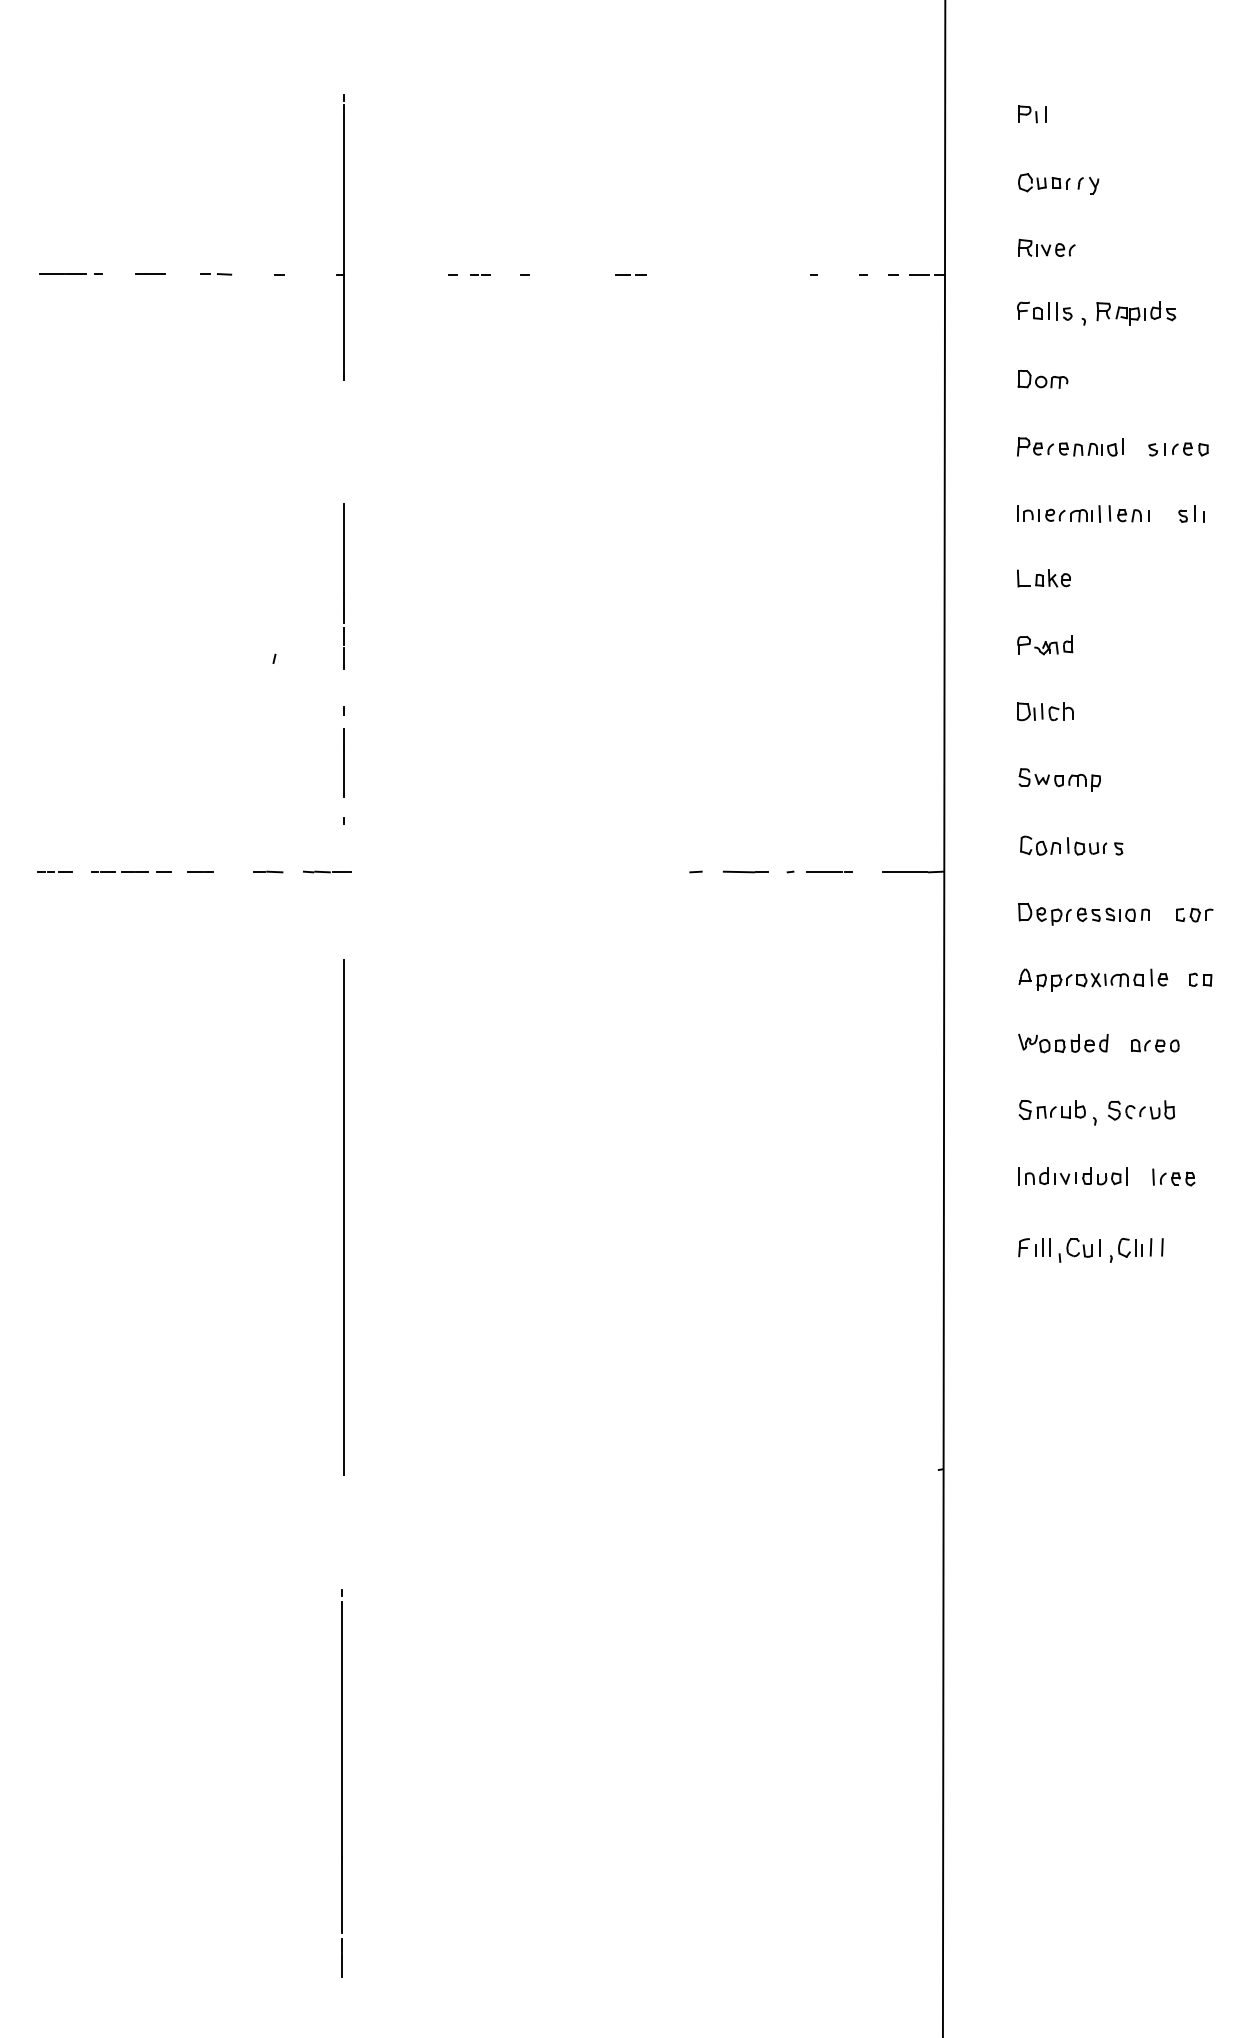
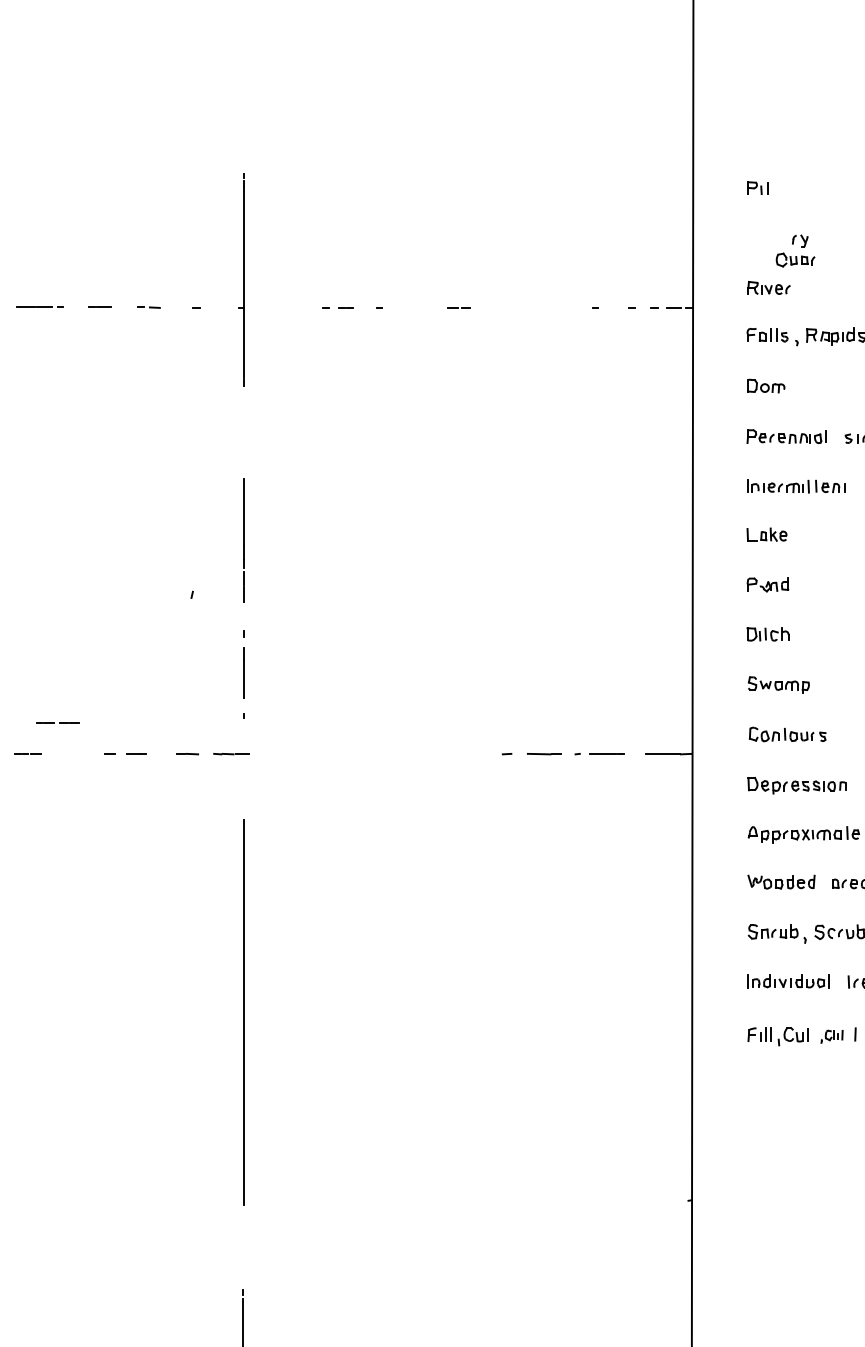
part: (1044, 182) -> (795, 259), moved
line: (121, 871) -> (59, 723), moved
part: (1130, 1250) -> (831, 1036), size x0.7

